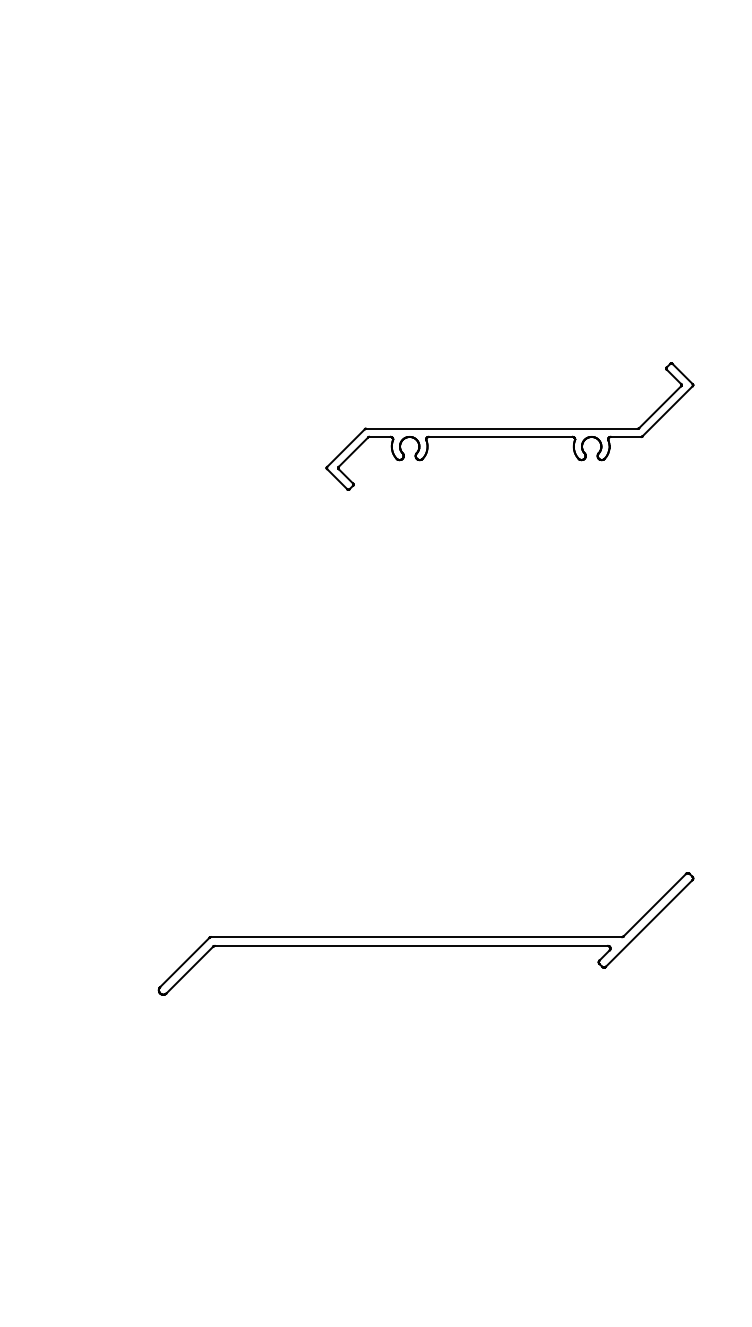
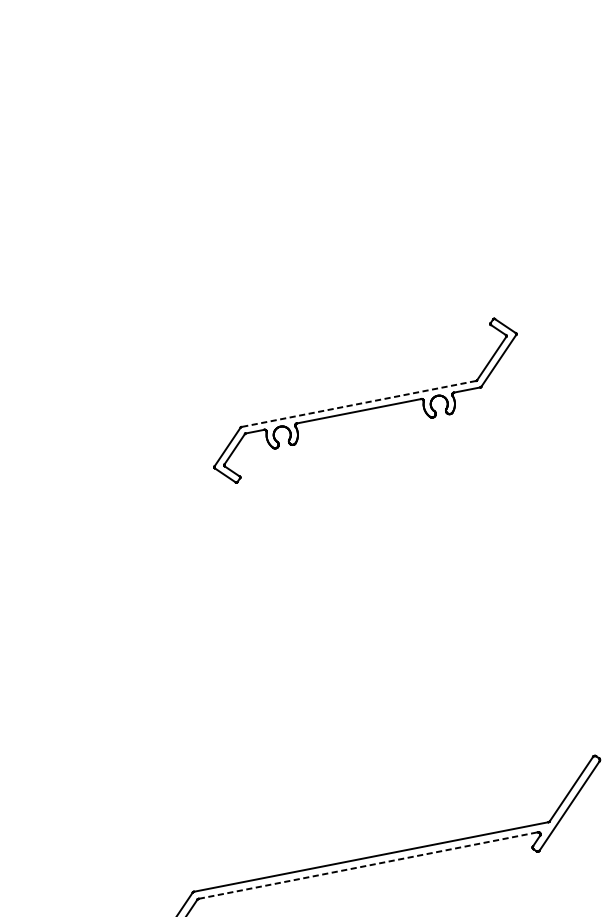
line: (501, 428) -> (358, 403), solid -> dashed
line: (411, 945) -> (368, 865), solid -> dashed

